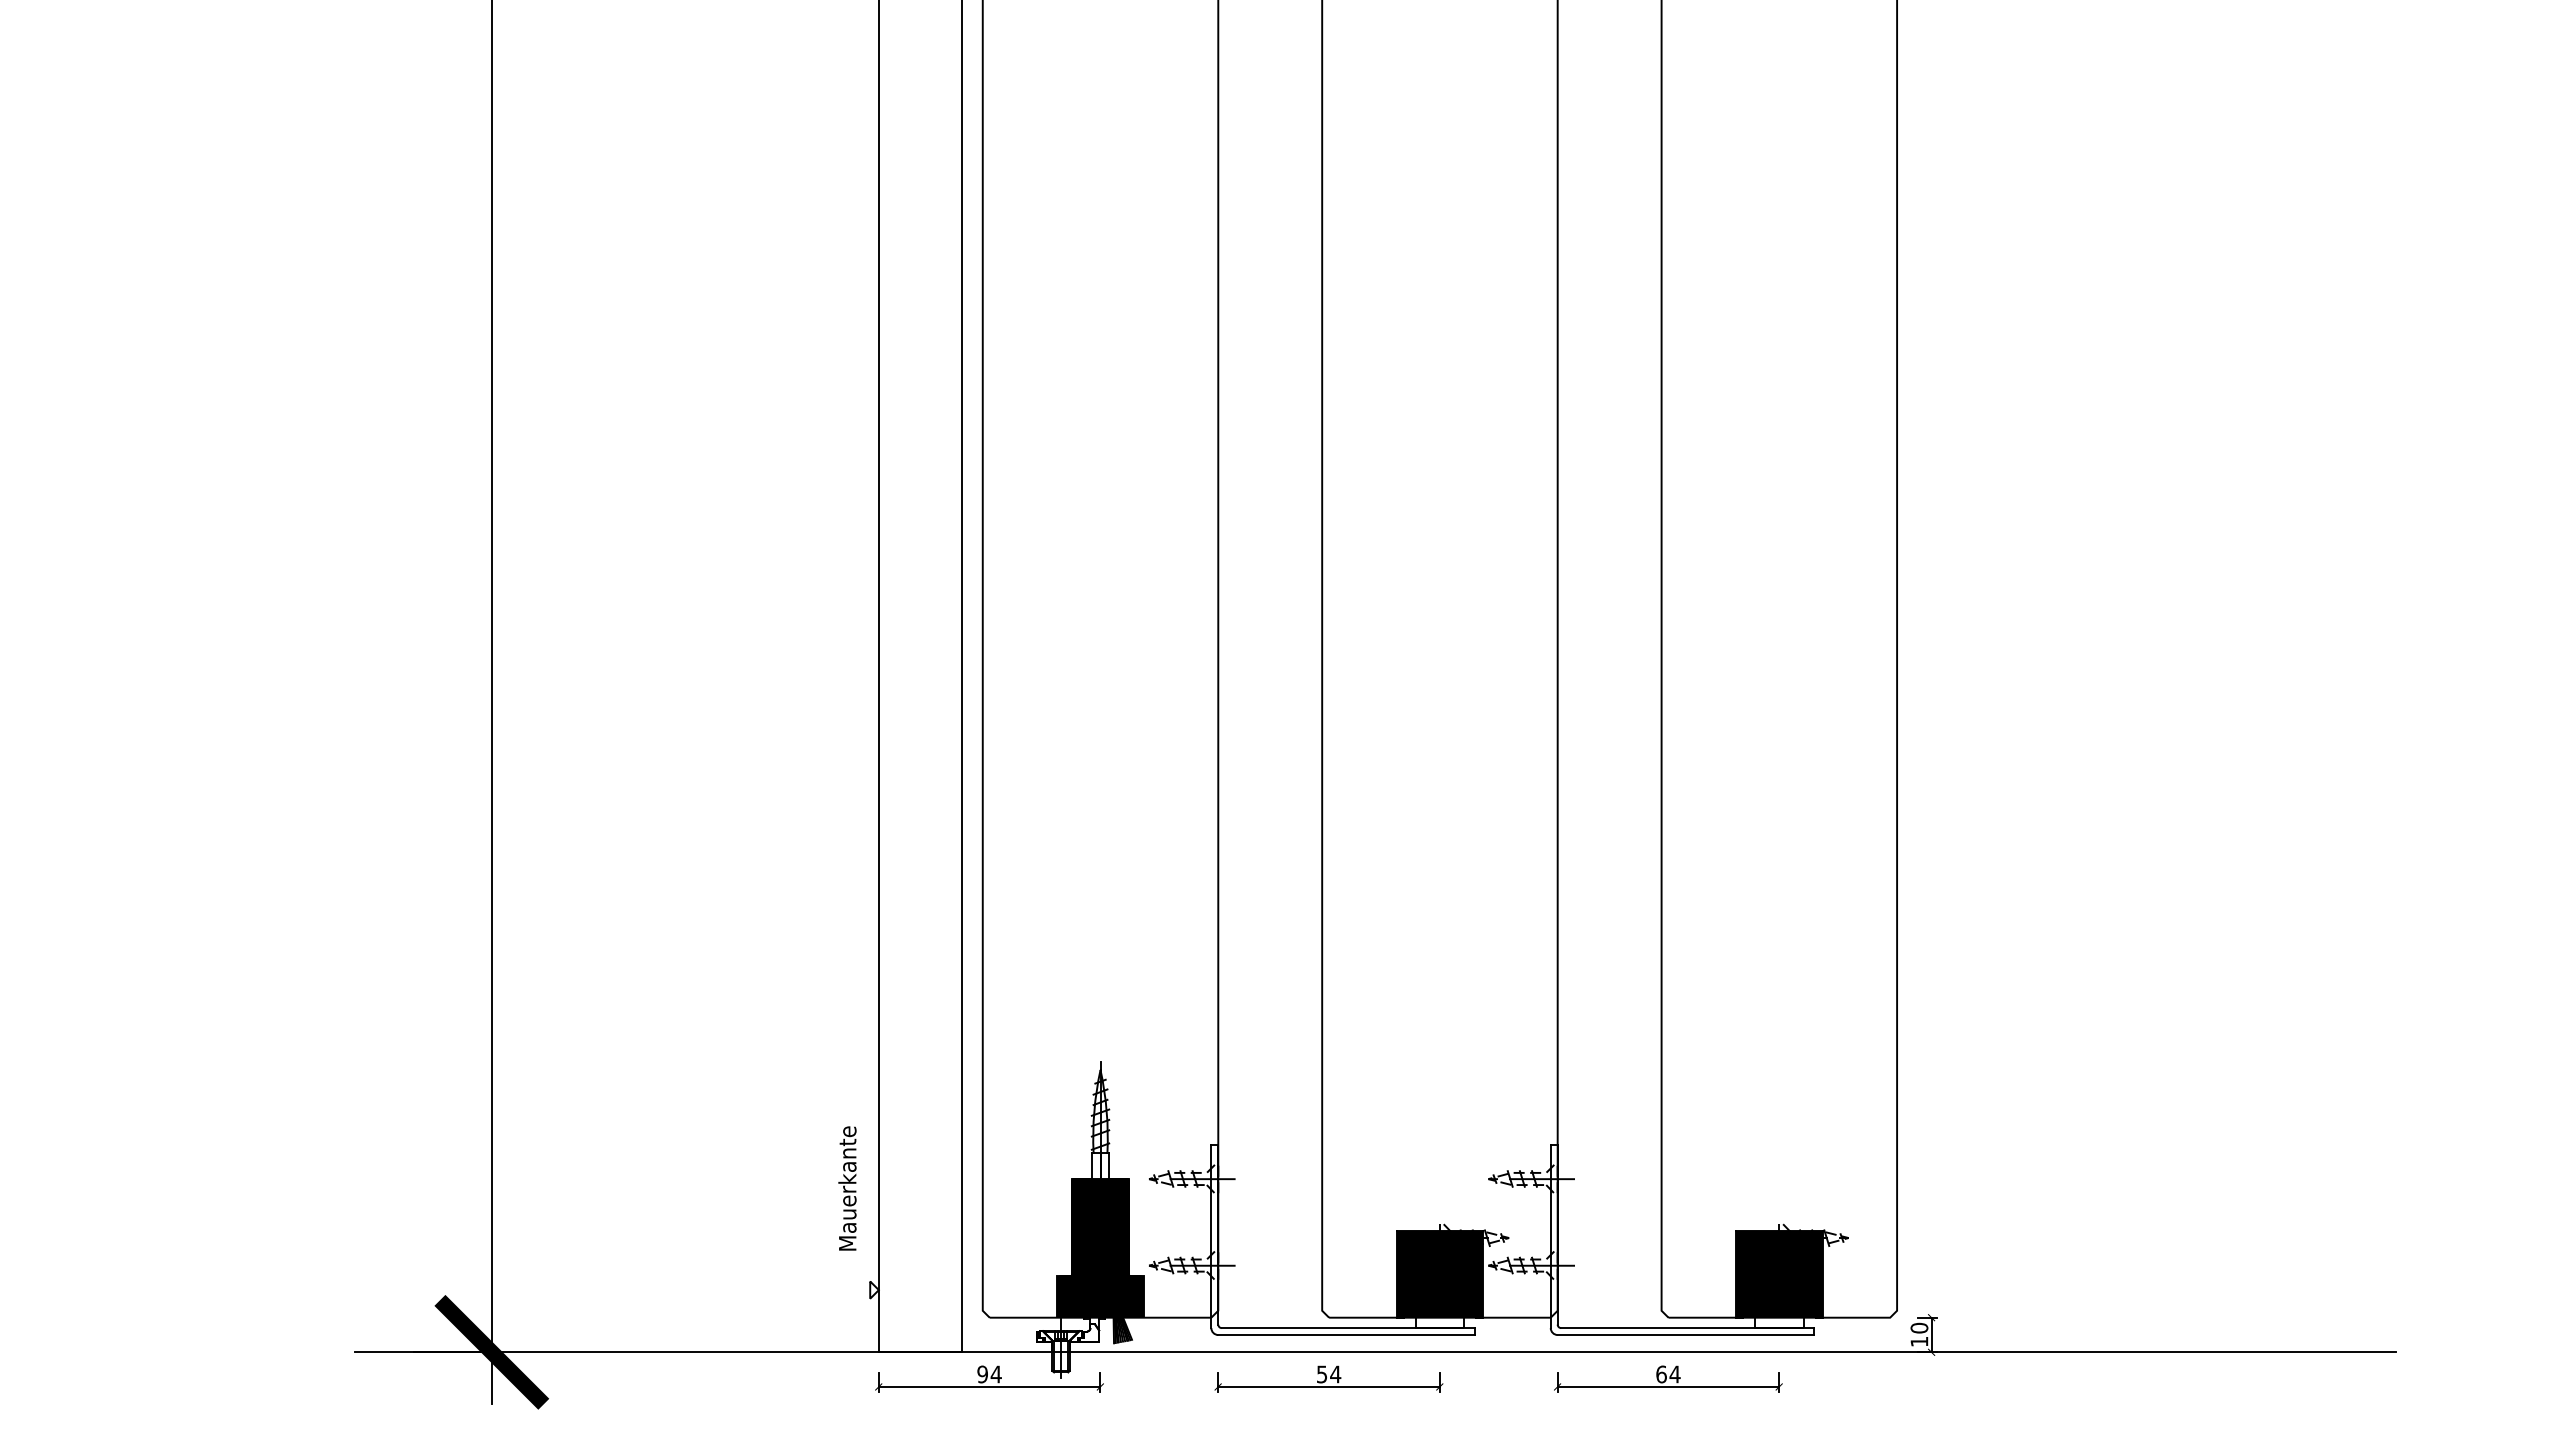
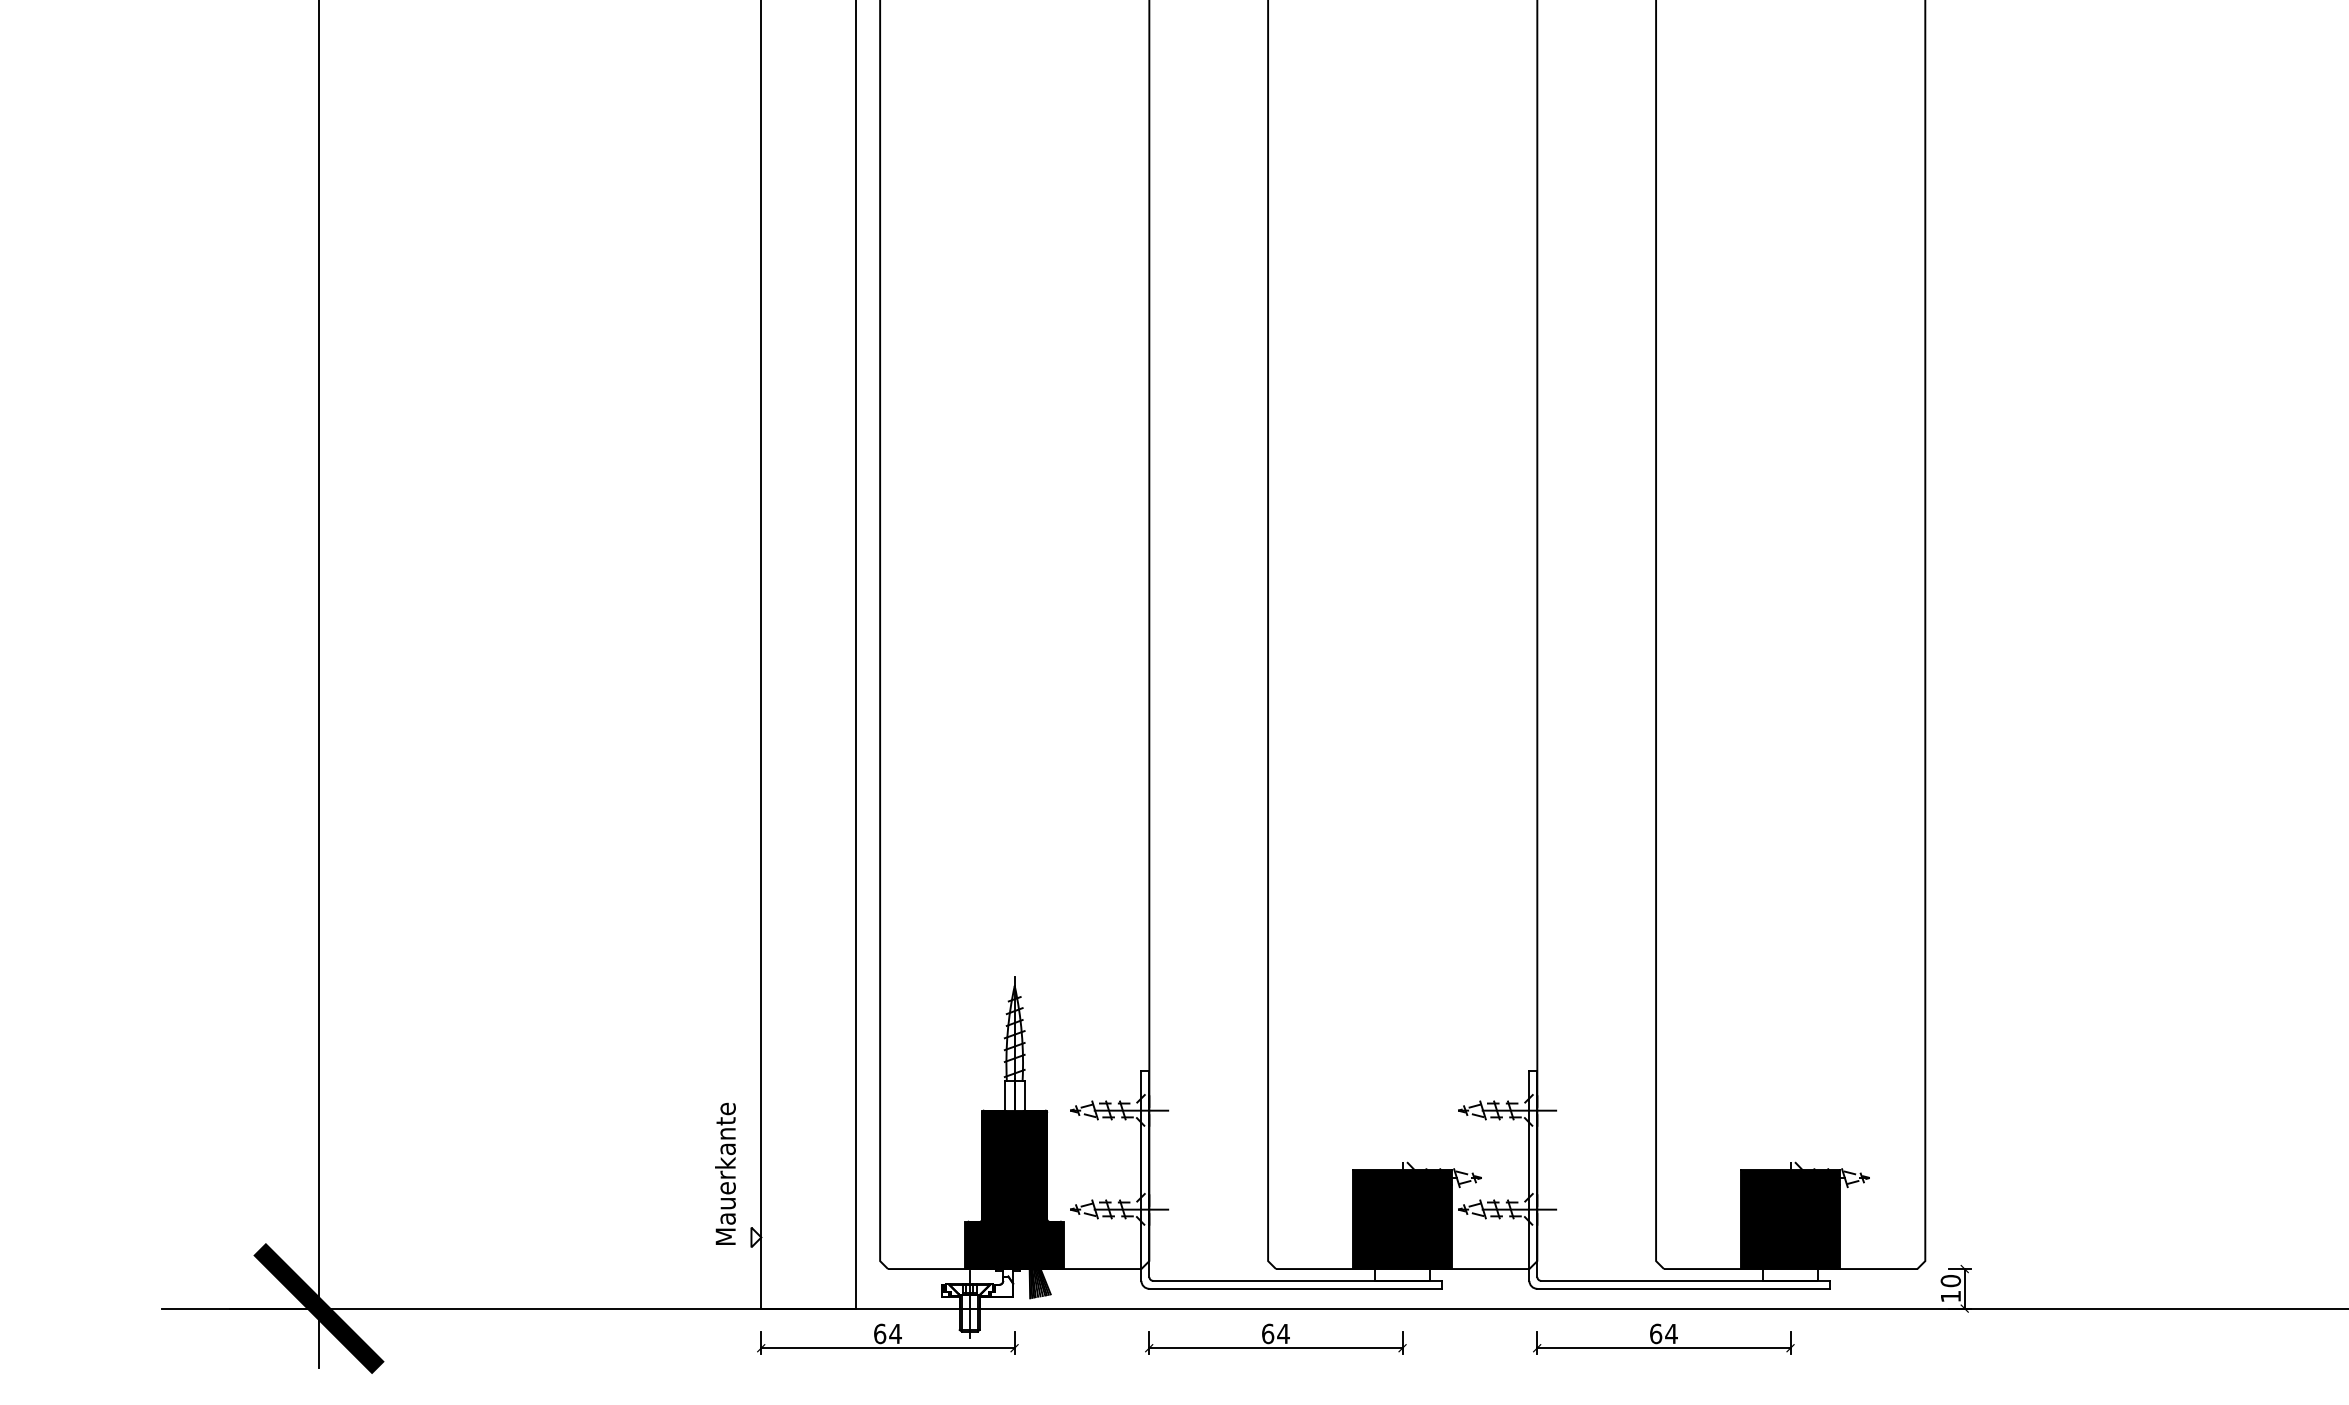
text: (847, 1188) -> (725, 1173), moved
text: (982, 1374) -> (879, 1333), 94 -> 64
text: (1321, 1374) -> (1267, 1333), 54 -> 64

